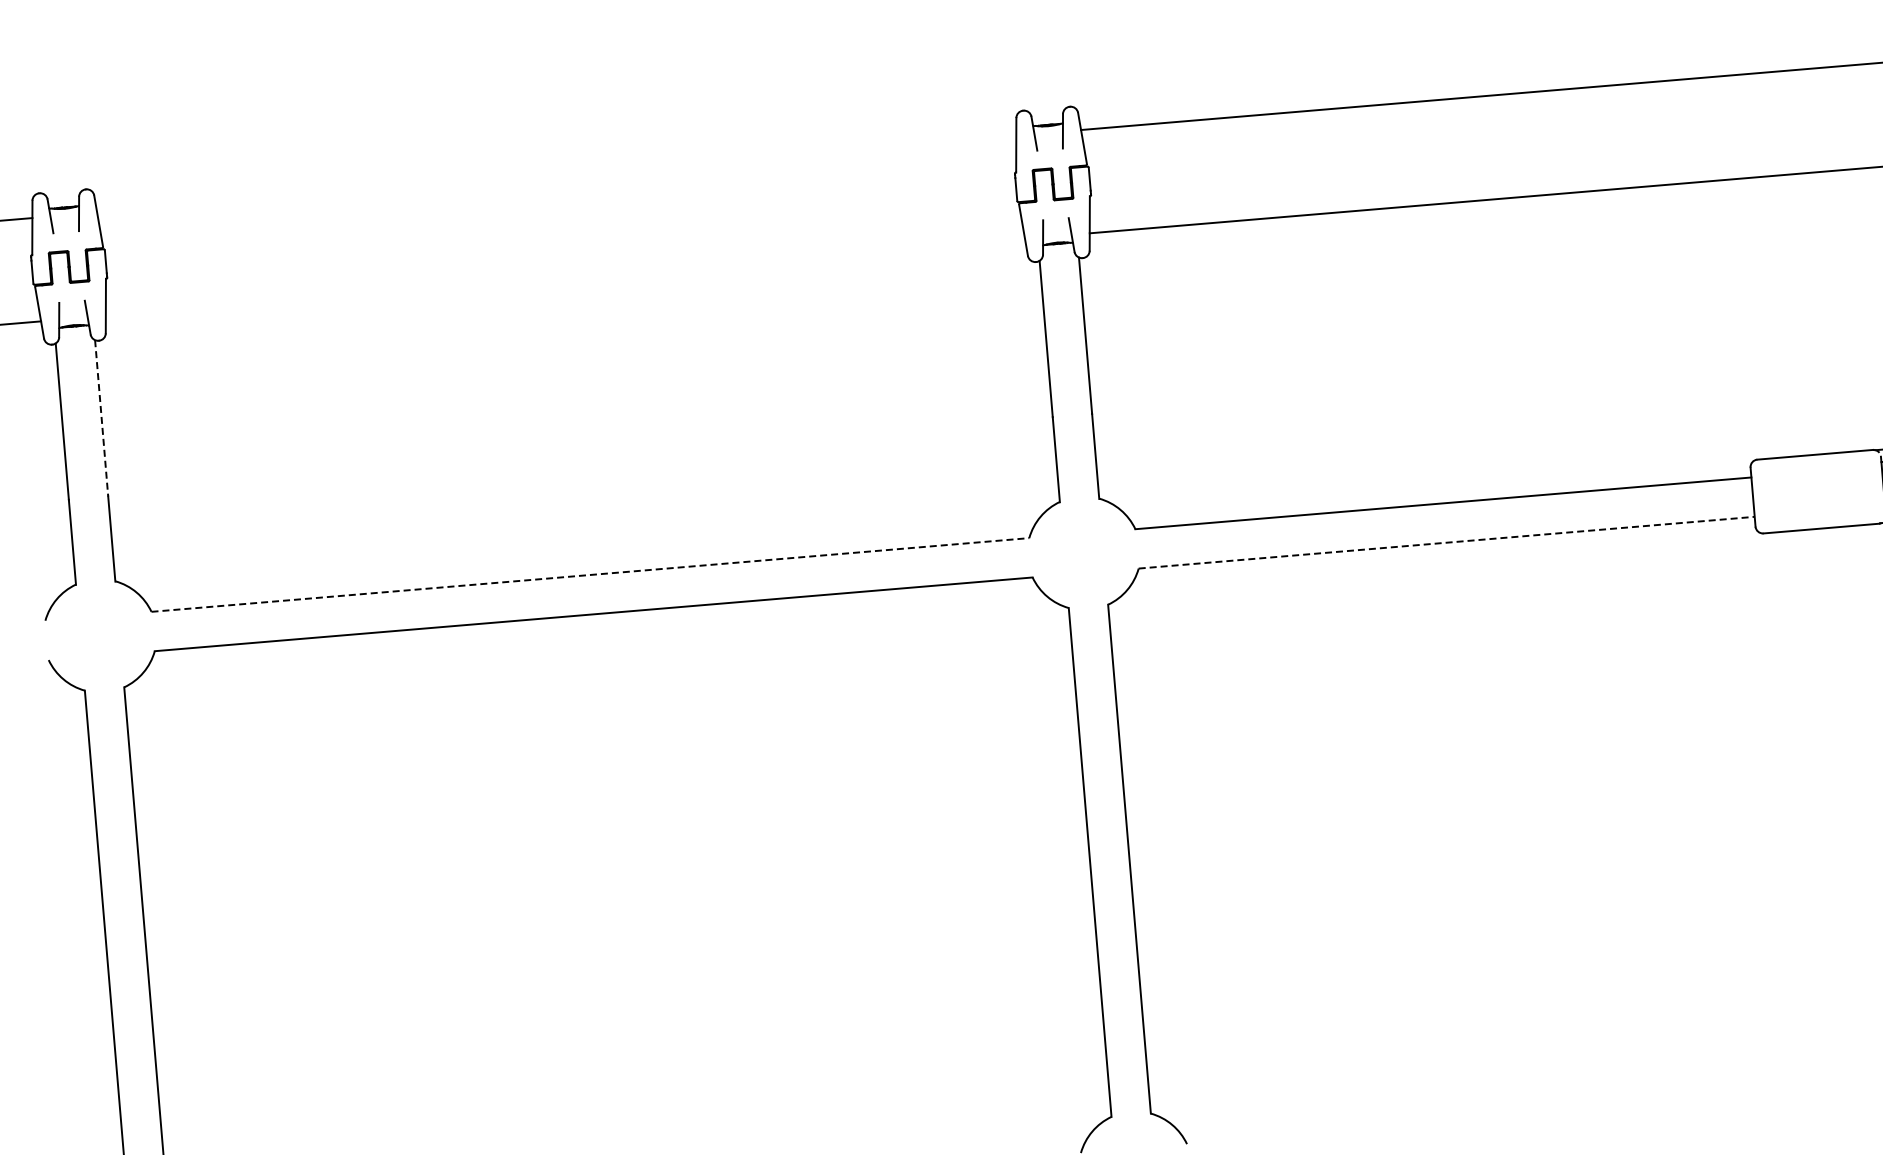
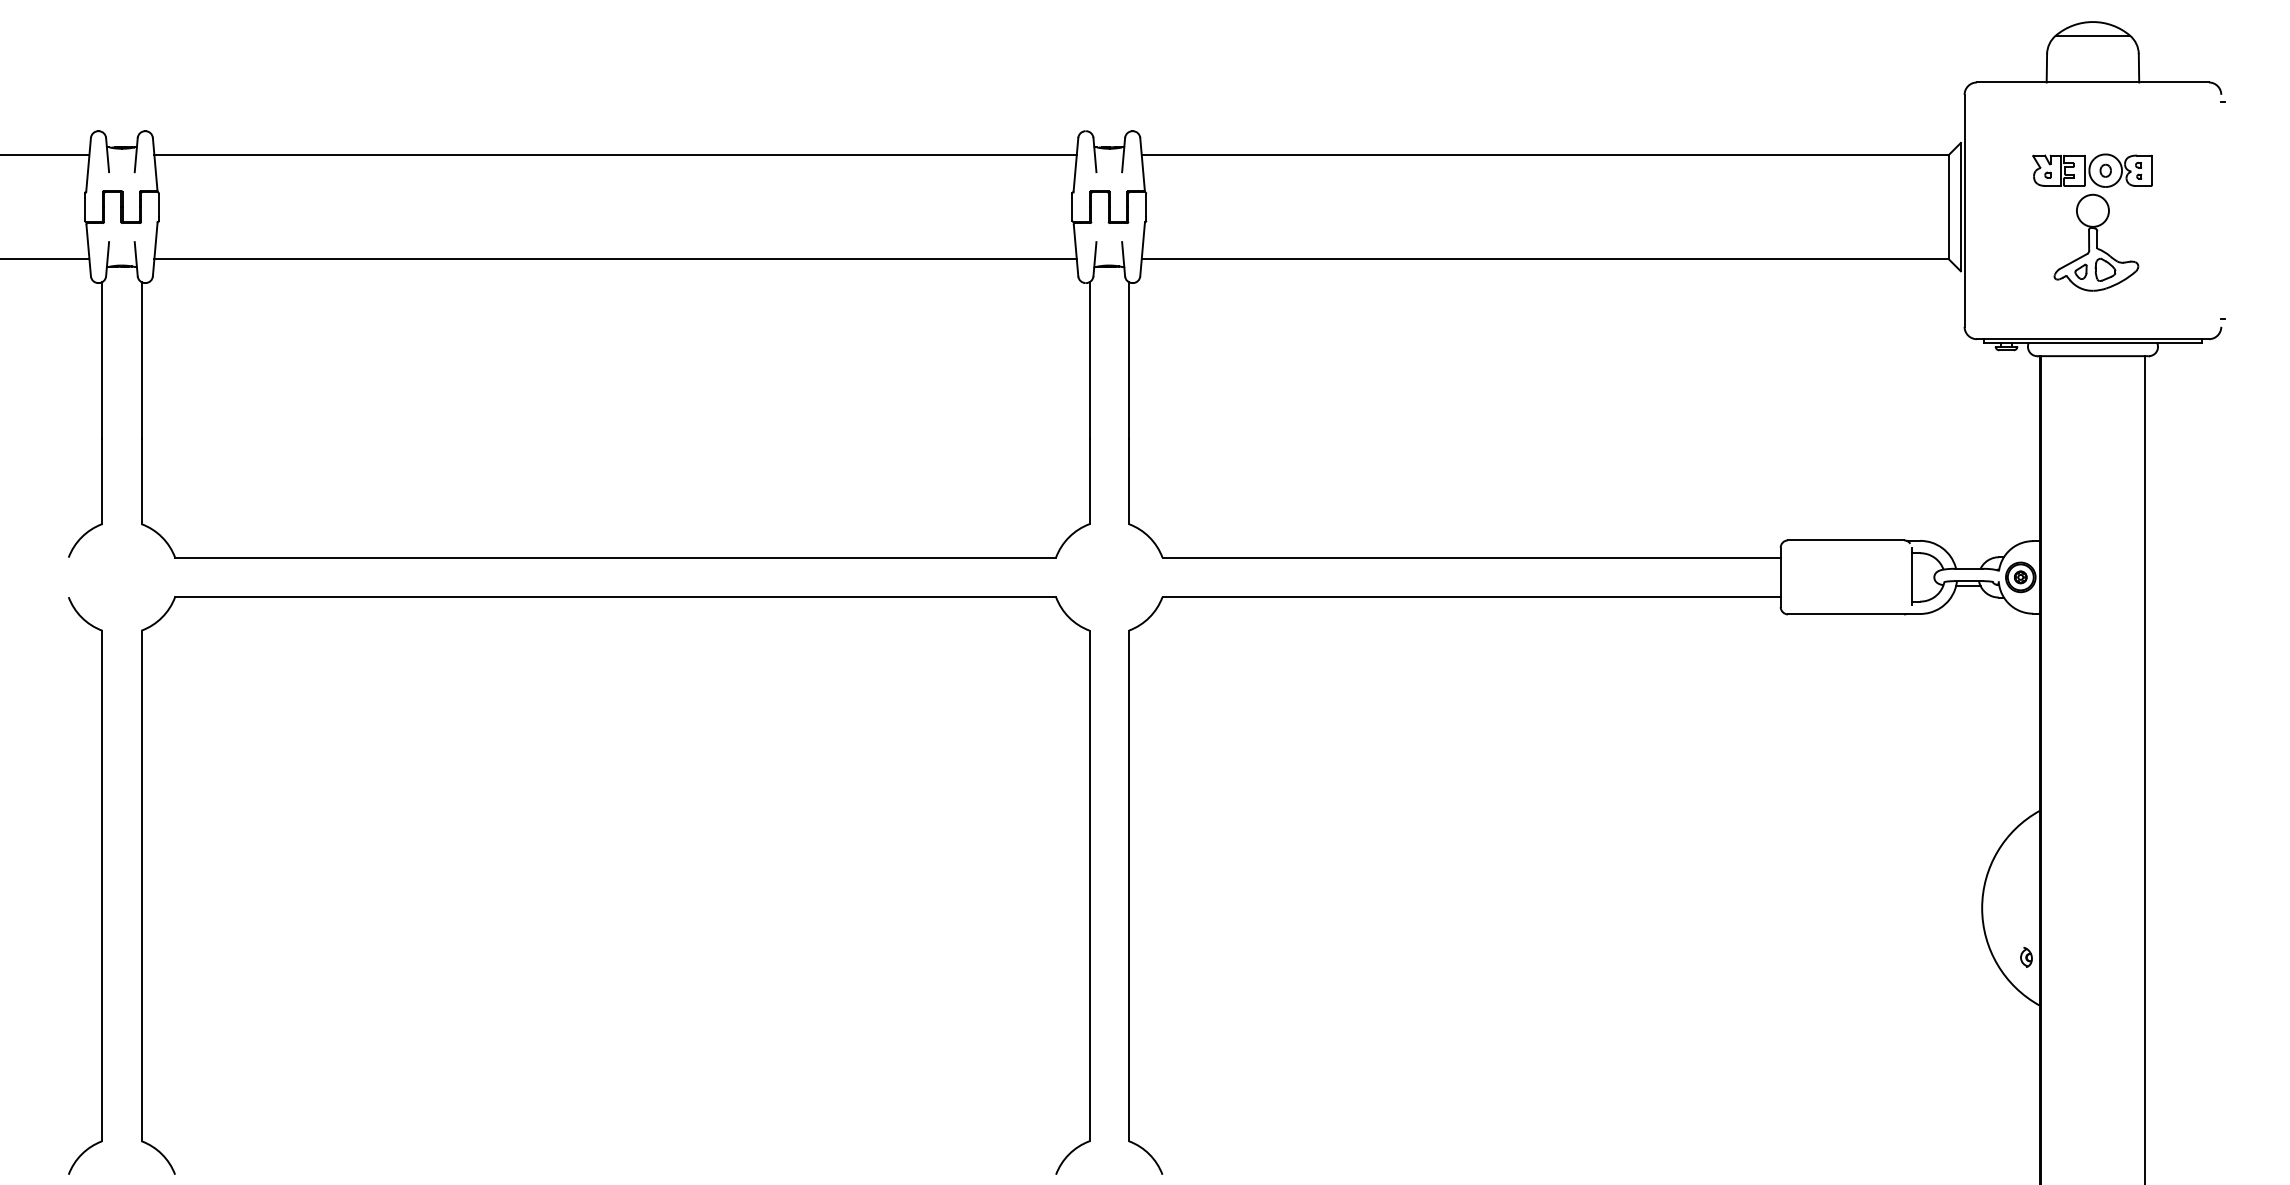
line: (556, 174) -> (615, 155), added
line: (565, 276) -> (615, 258), added
line: (101, 419) -> (141, 361), dashed -> solid
line: (1447, 542) -> (1472, 597), dashed -> solid
line: (591, 574) -> (616, 557), dashed -> solid

